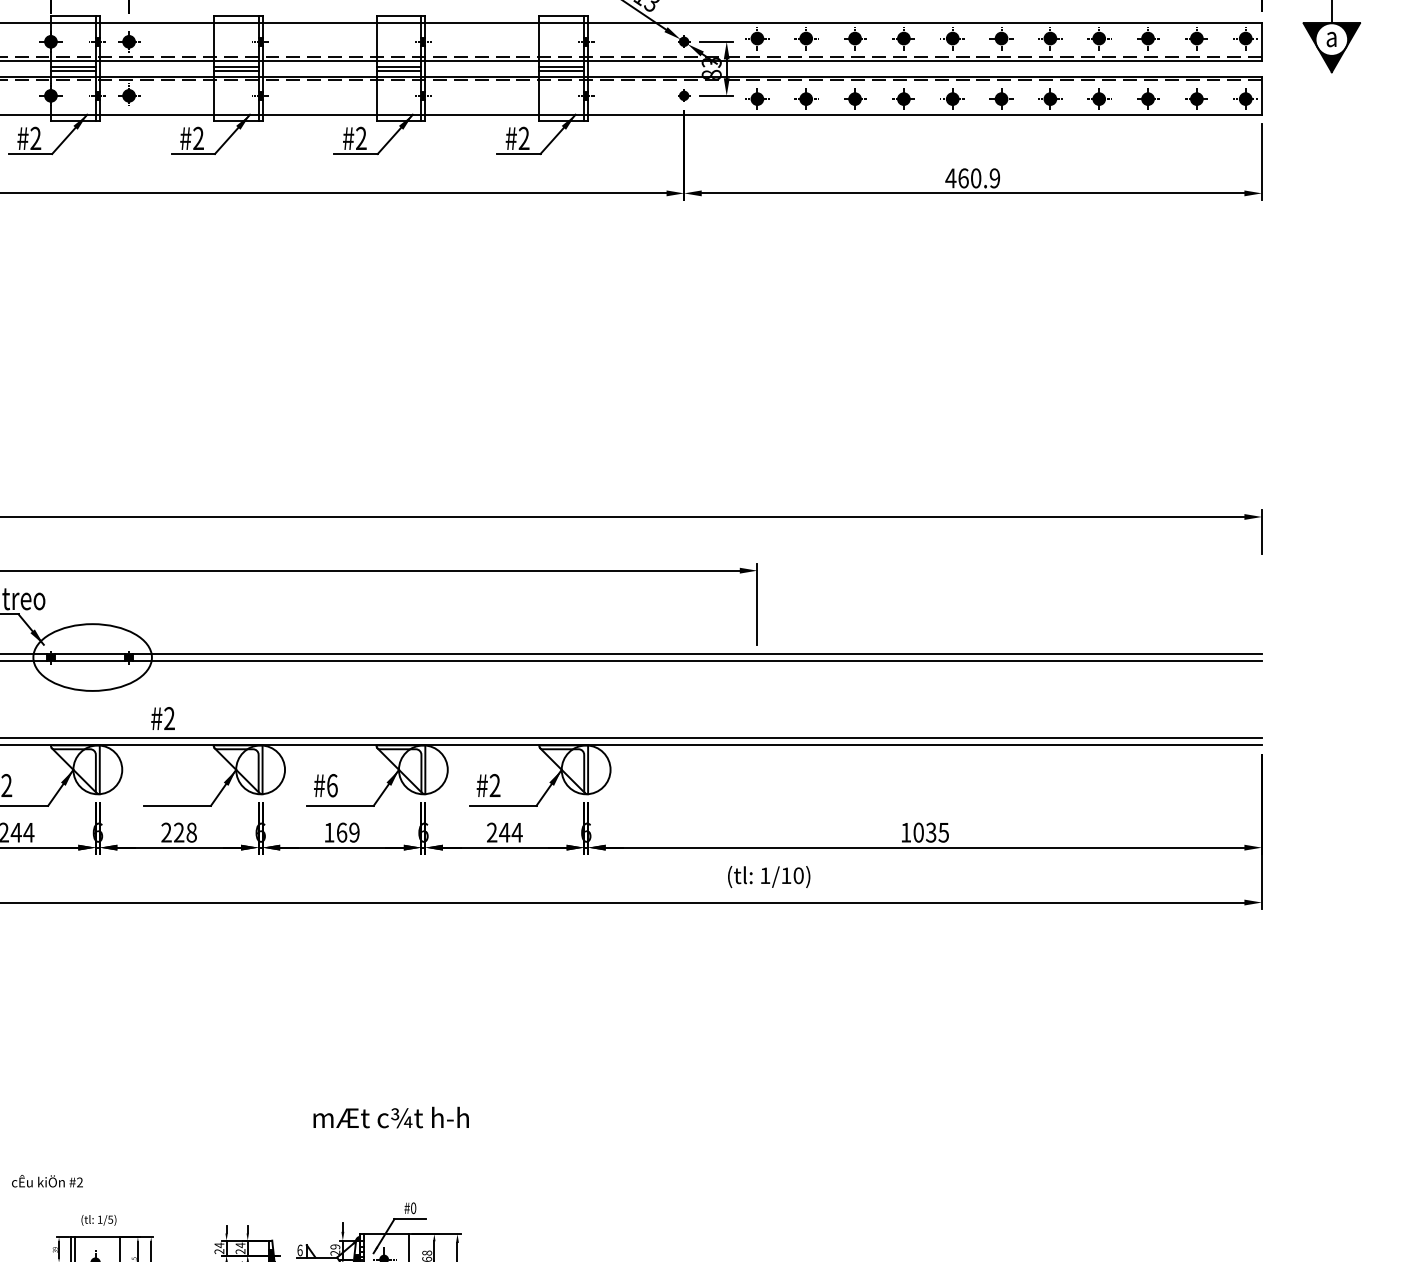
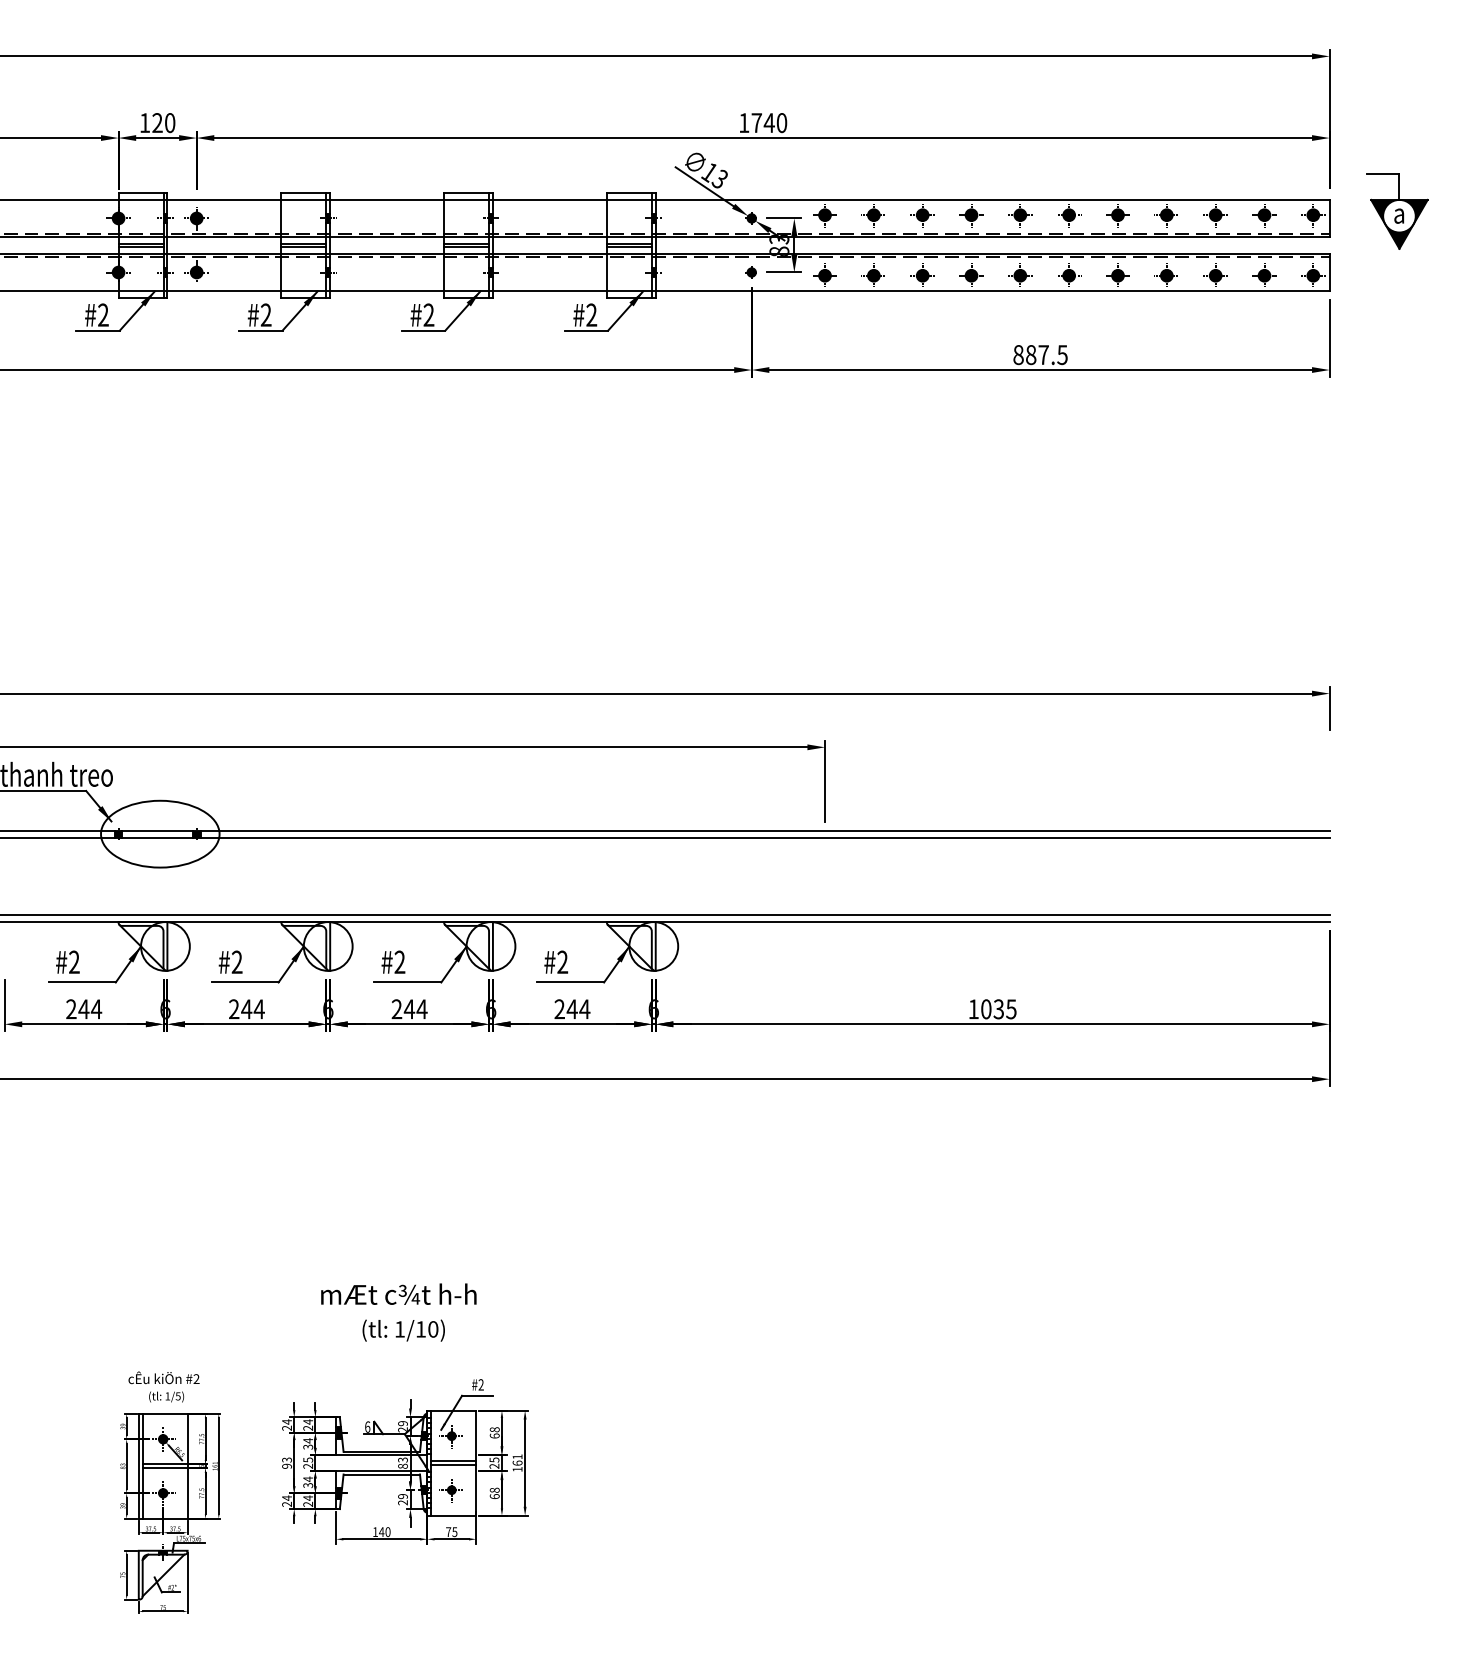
text: (971, 178) -> (1039, 355), 460.9 -> 887.5
text: (162, 717) -> (230, 961), moved
text: (331, 785) -> (399, 962), #6 -> #2
text: (184, 832) -> (252, 1009), 228 -> 244
text: (341, 832) -> (409, 1009), 169 -> 244
text: (768, 876) -> (403, 1330), moved
text: (390, 1116) -> (398, 1293), moved
text: (46, 1180) -> (163, 1377), moved
text: (412, 1207) -> (480, 1384), #0 -> #2

